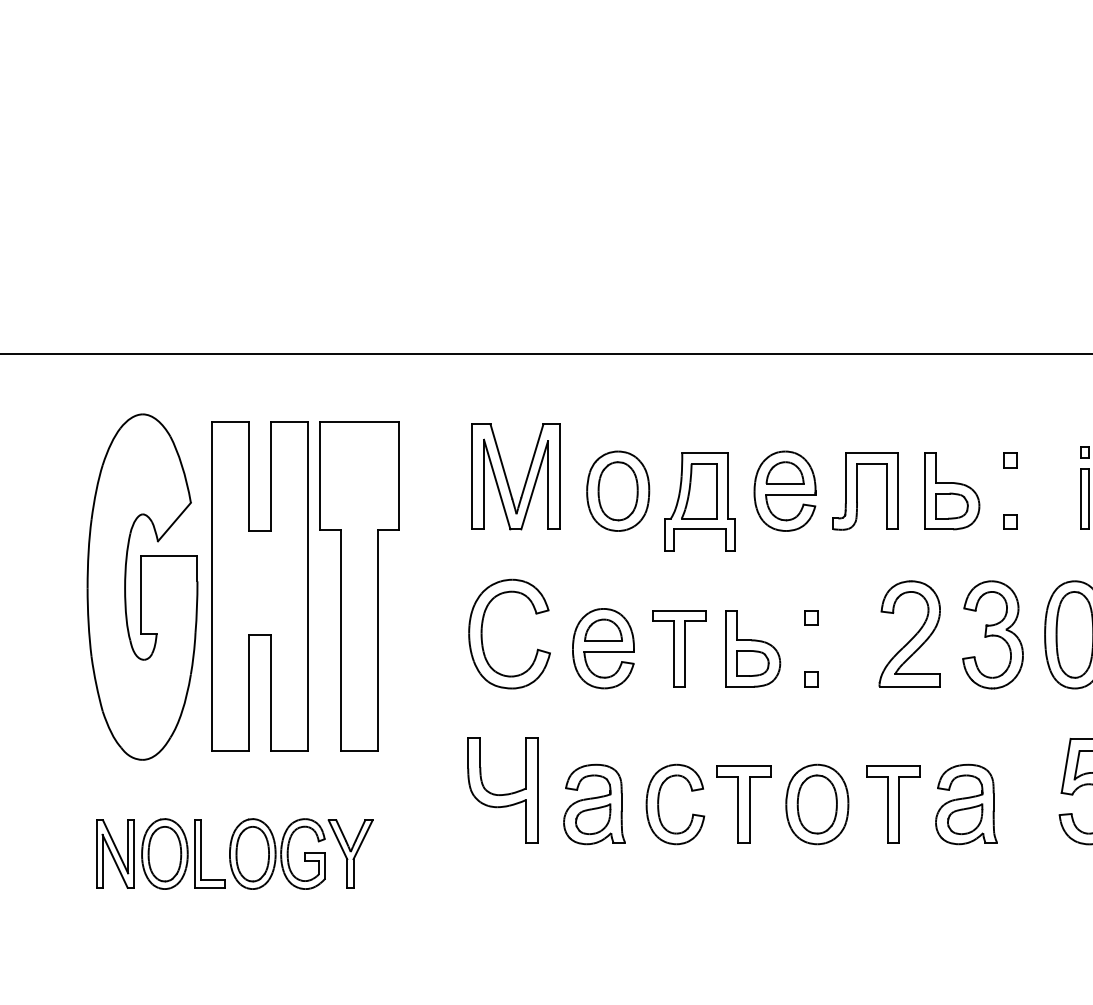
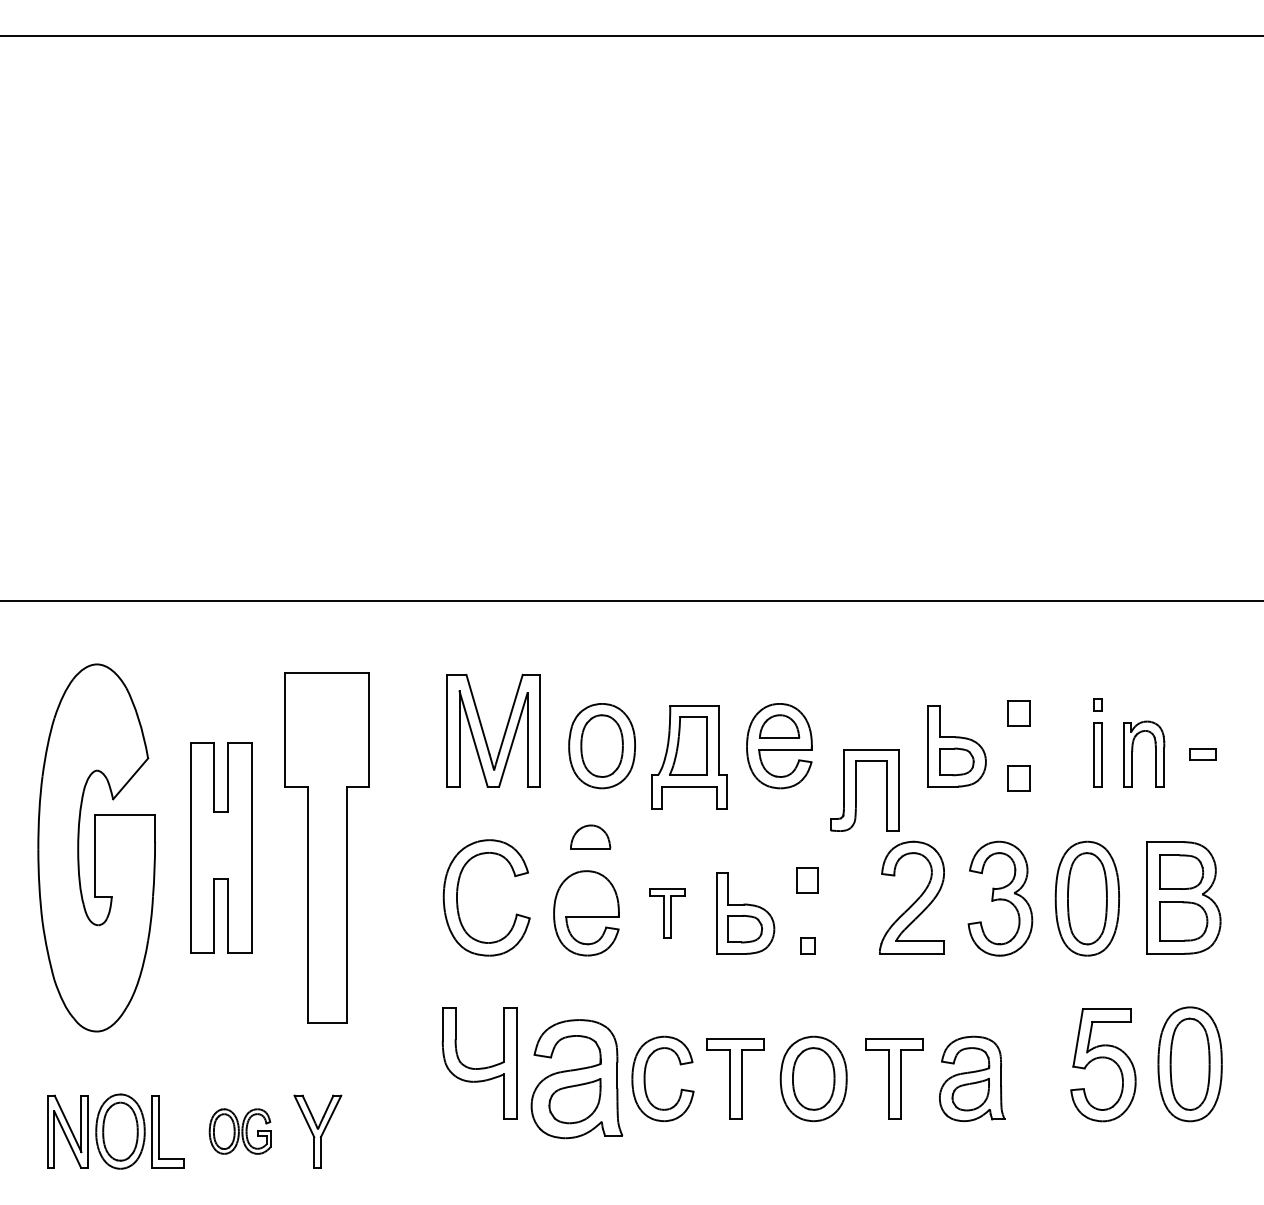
part: (1010, 460) -> (1019, 713), size x1.6
part: (857, 491) -> (856, 790), moved
part: (1010, 521) -> (1019, 778), size x1.6
part: (259, 586) -> (221, 847), size x0.6
part: (811, 617) -> (807, 880), size x1.6
part: (603, 629) -> (590, 836), moved
part: (679, 648) -> (667, 913), size x0.6
part: (594, 804) -> (576, 1078), size x1.4
part: (276, 853) -> (239, 1131), size x0.6

